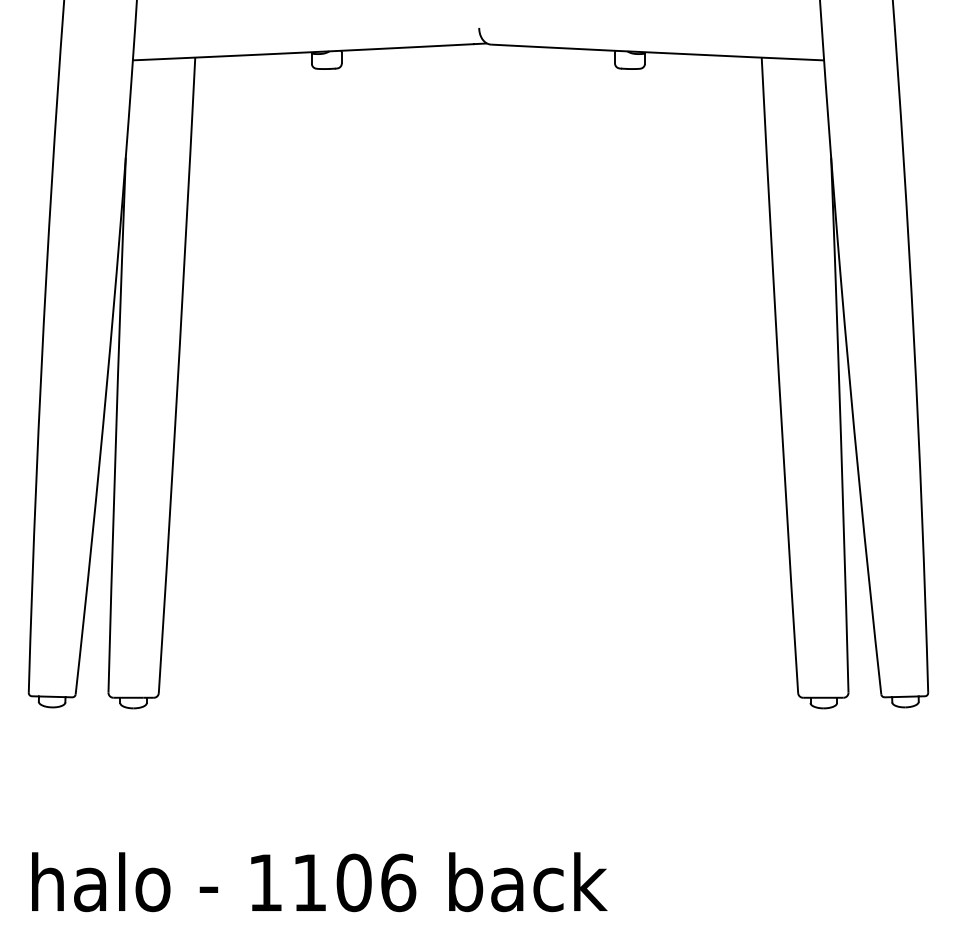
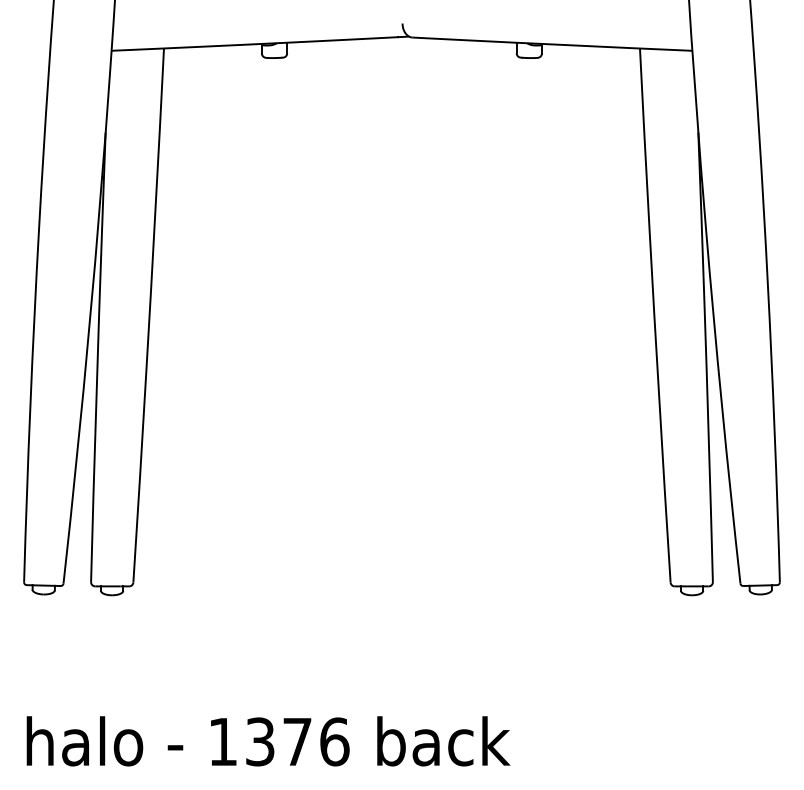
text: (332, 882) -> (279, 741), 1106 -> 1376

